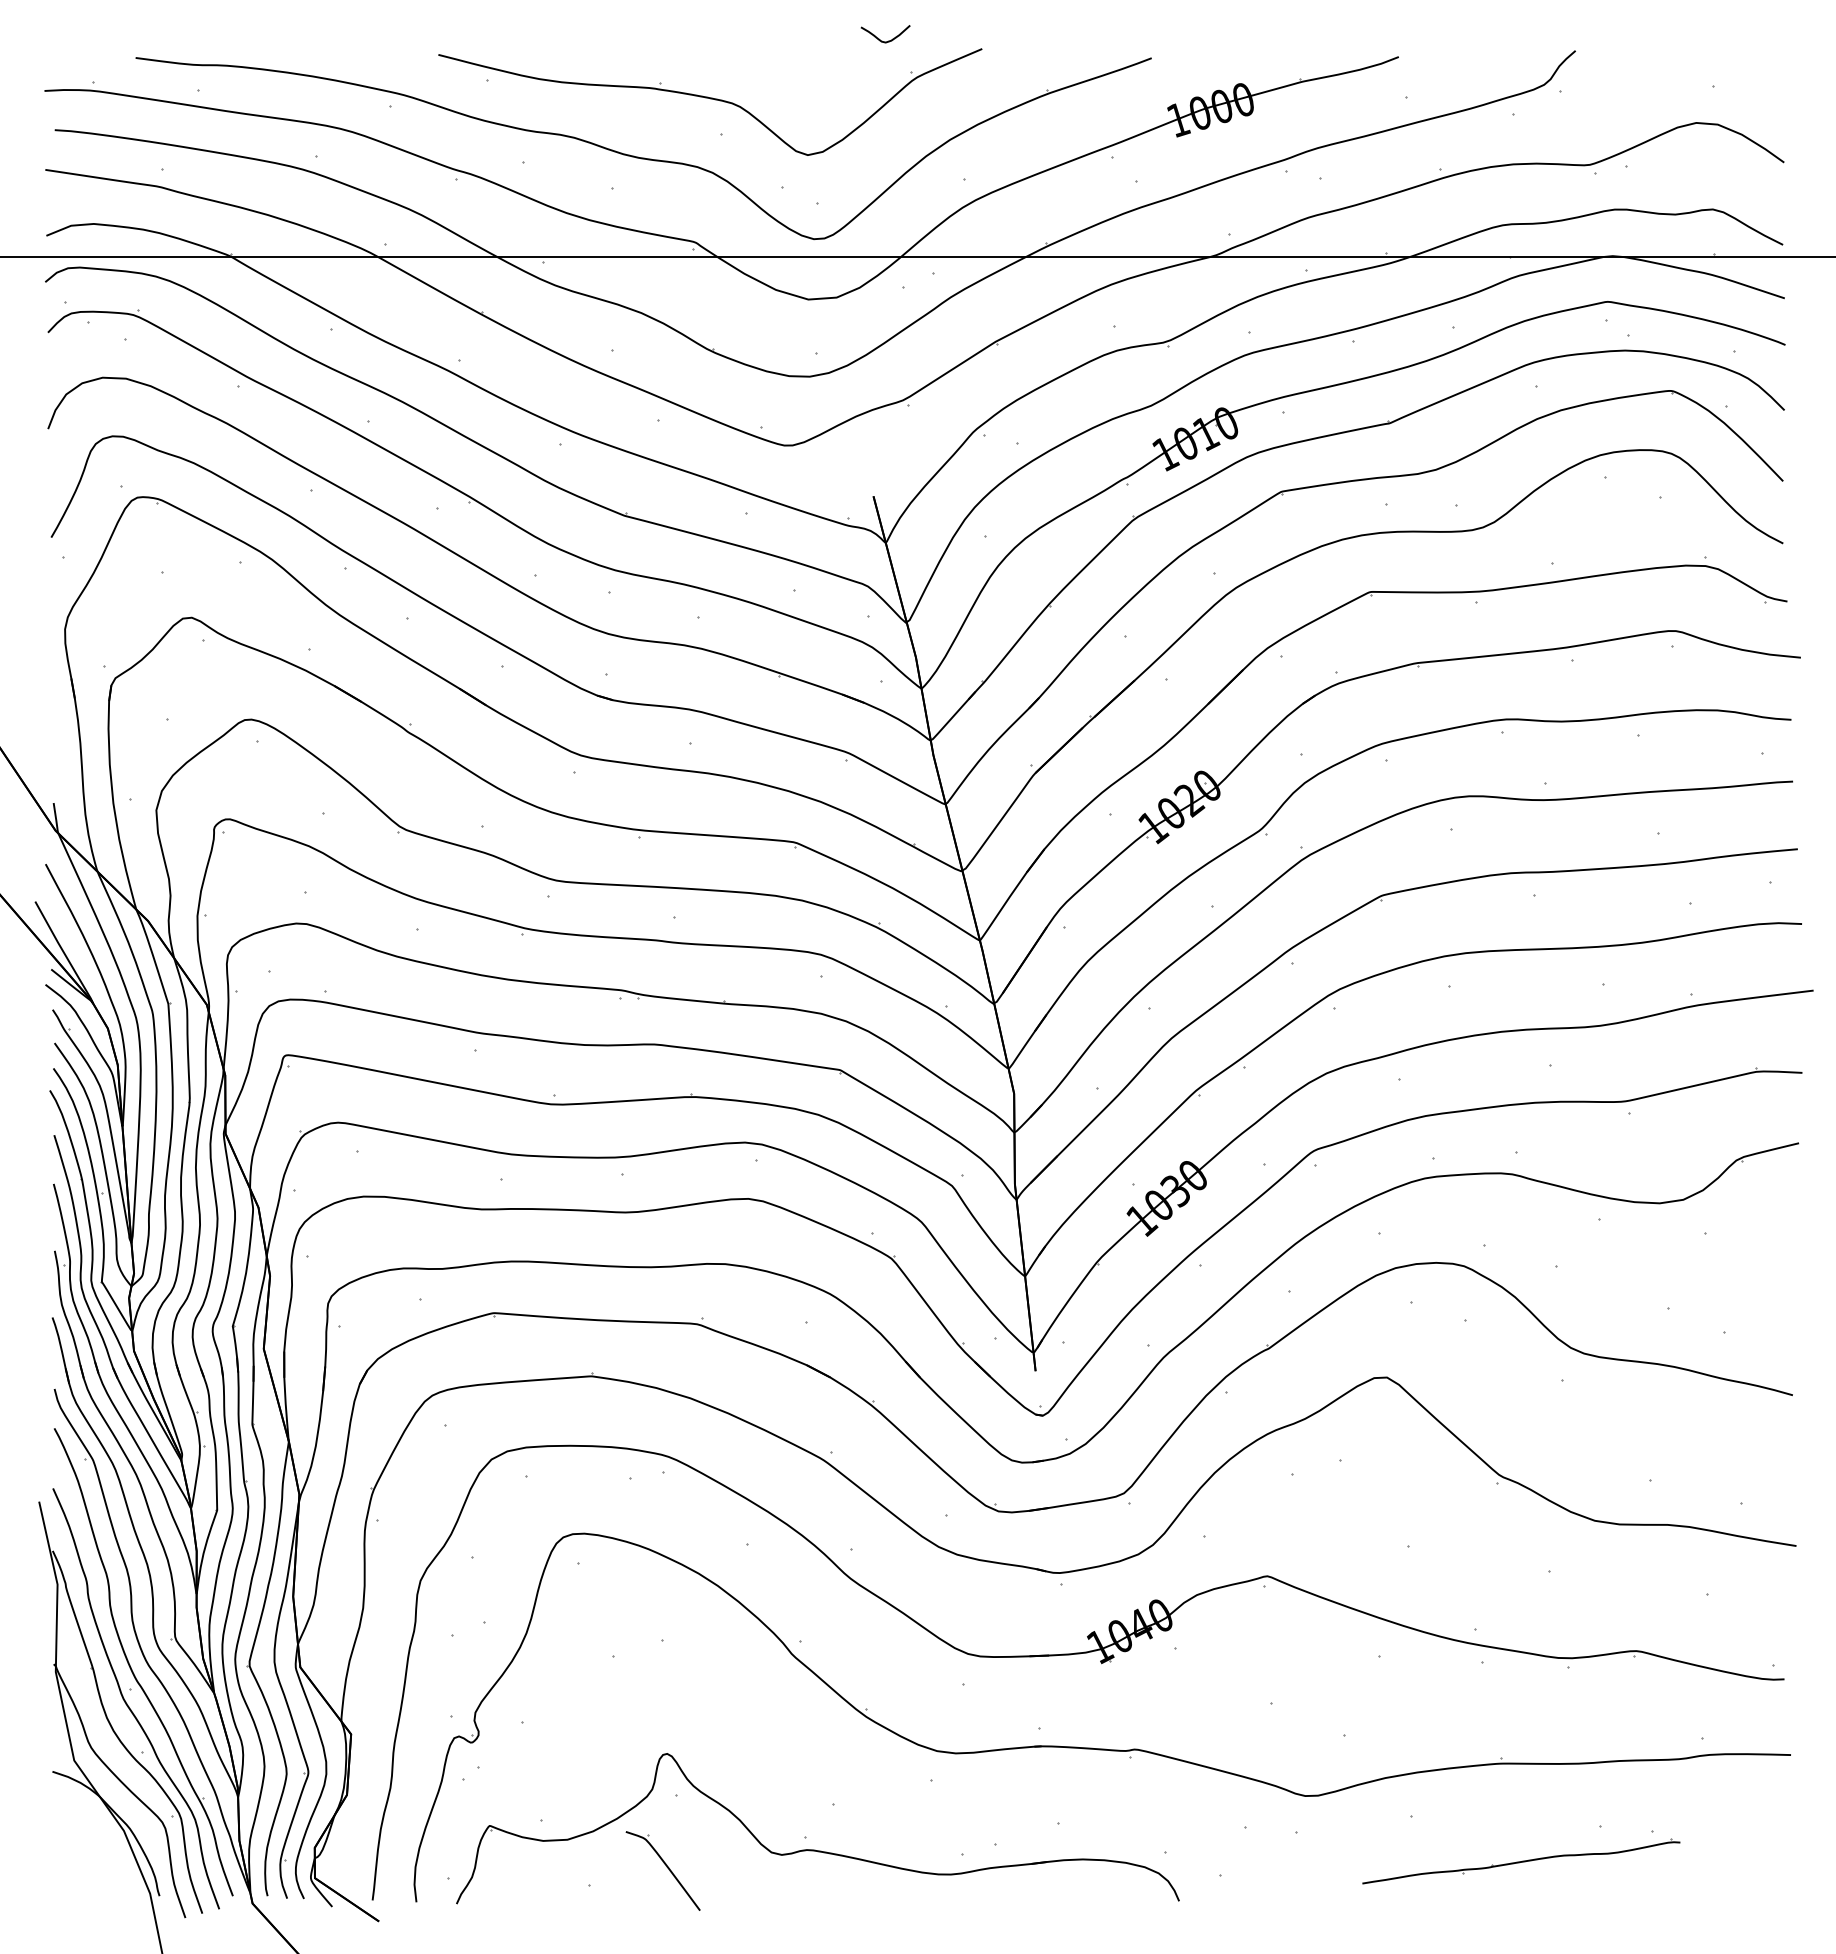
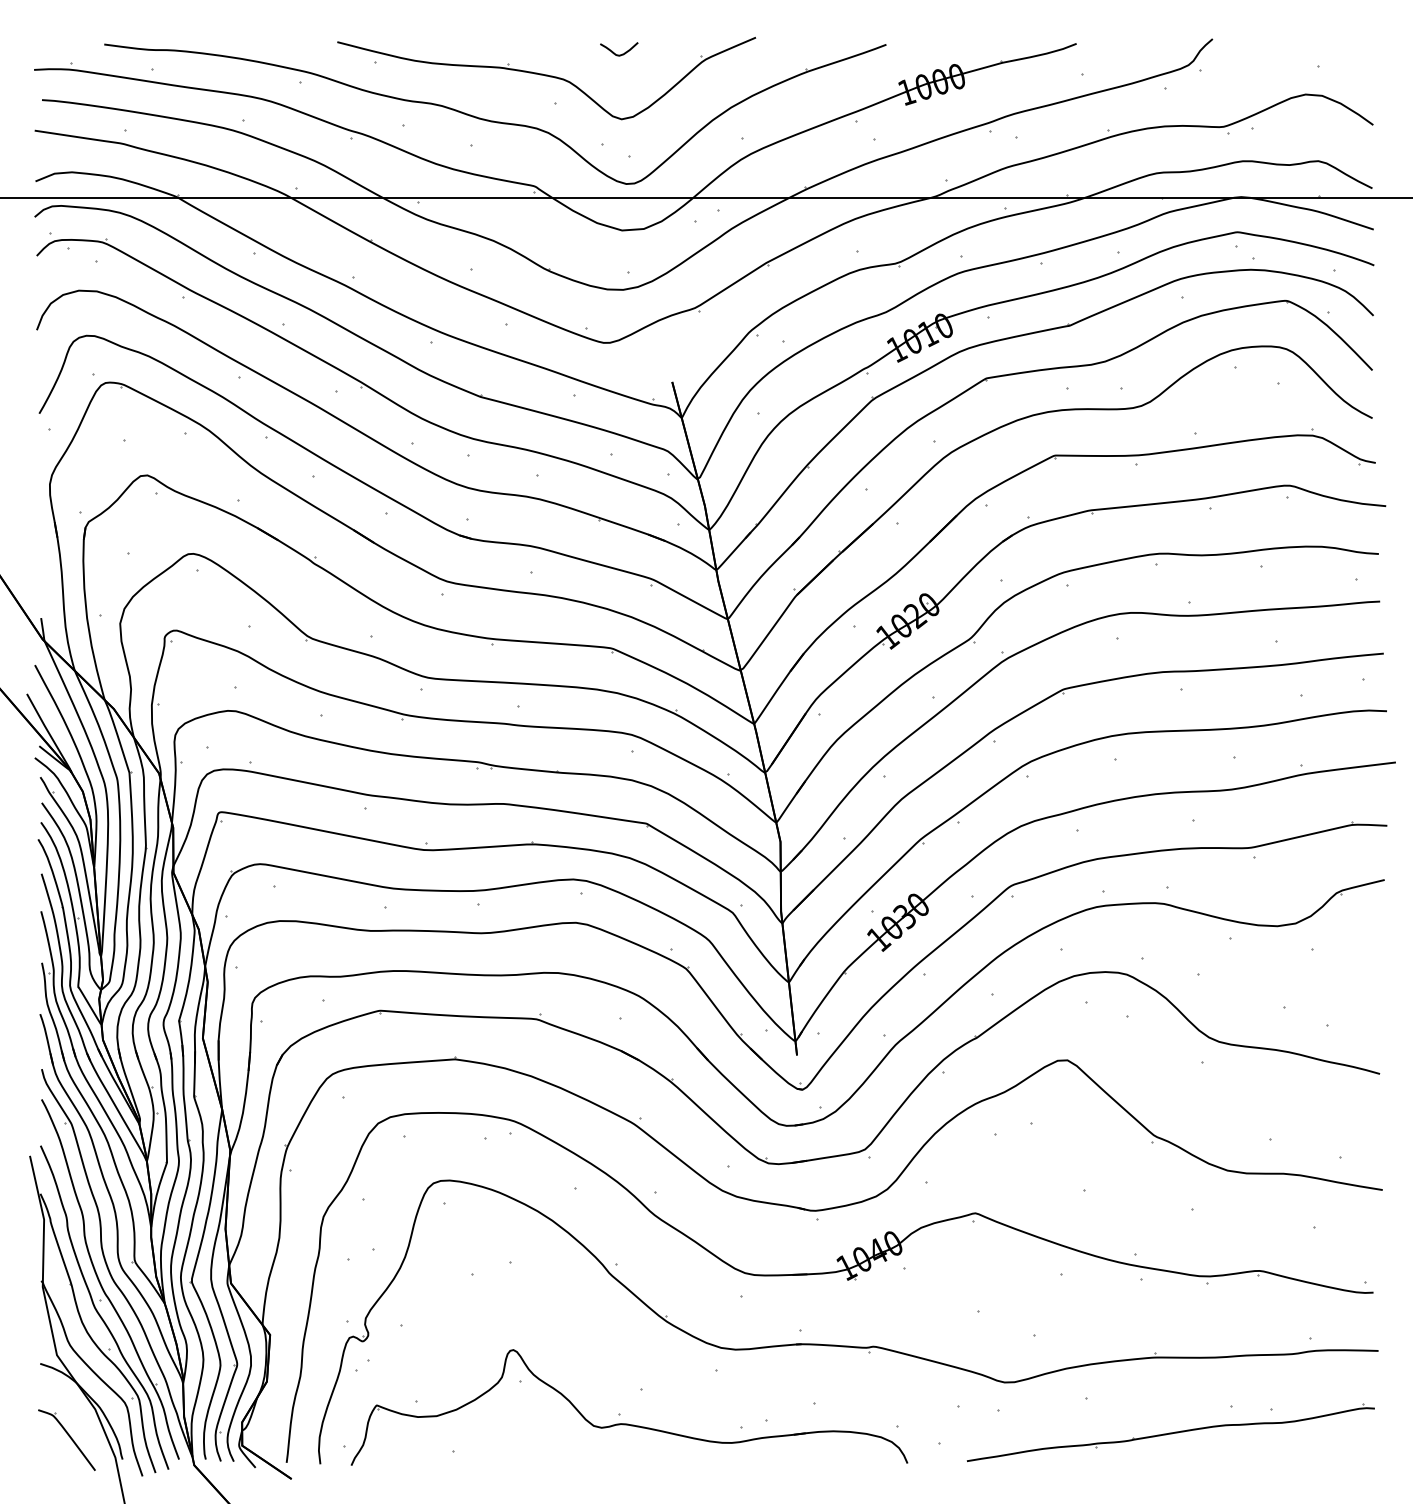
curve: (882, 40) -> (616, 54), moved
part: (1521, 1861) -> (1171, 1432), size x1.67
part: (662, 1870) -> (66, 1439), moved

